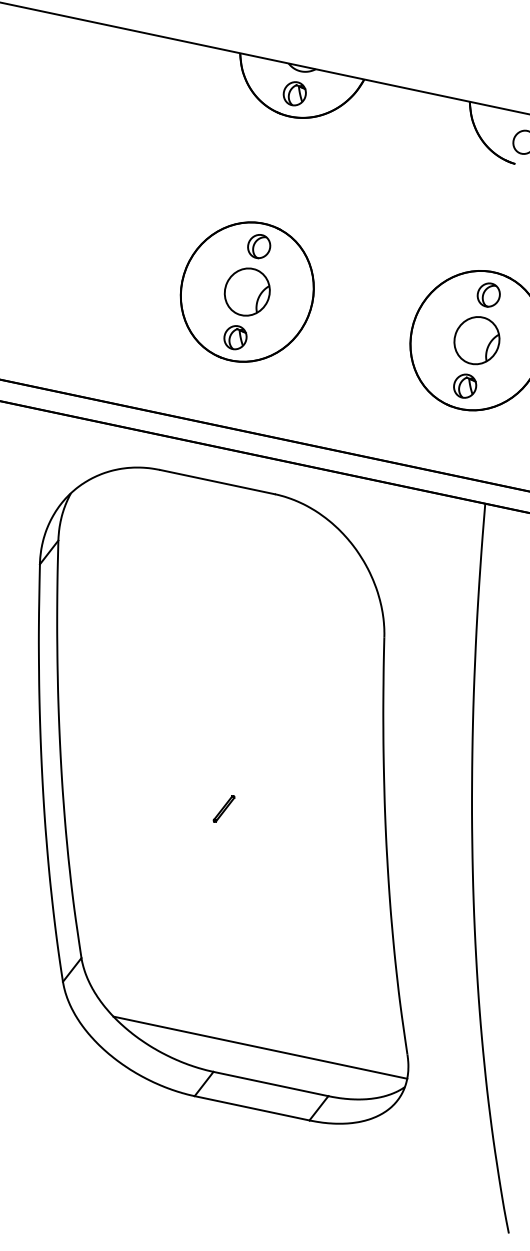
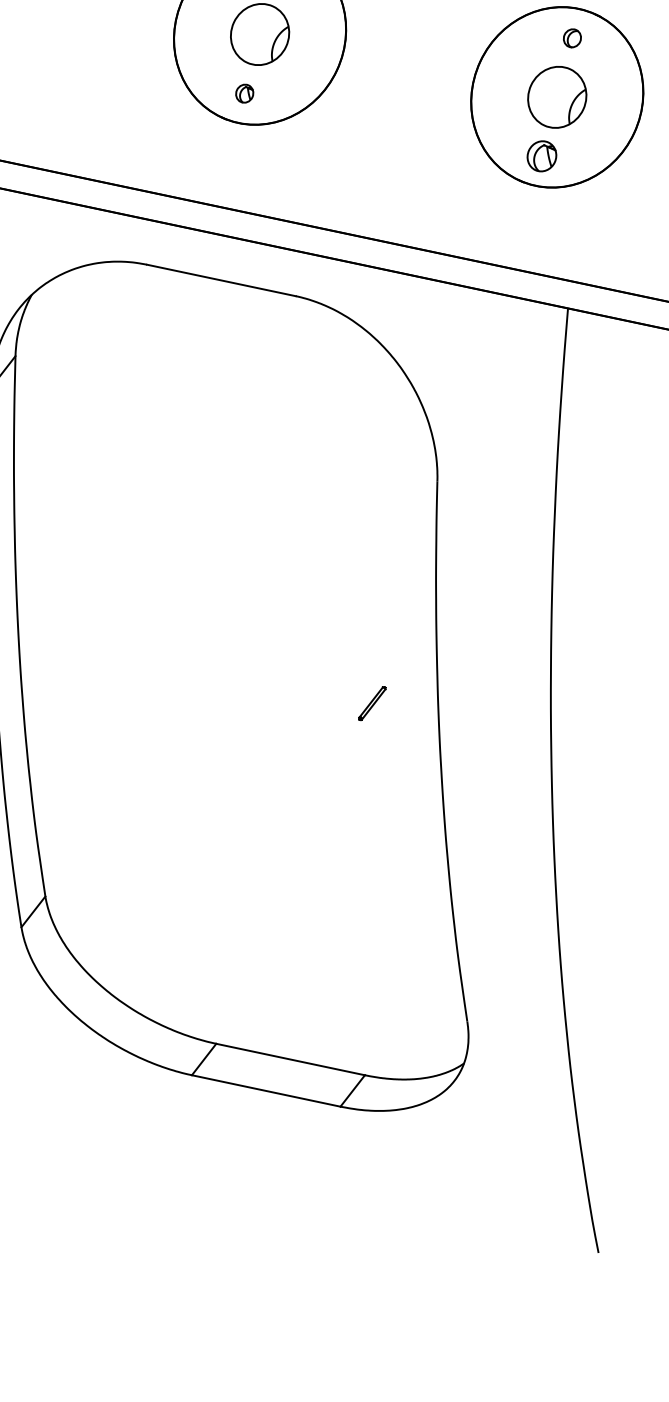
part: (488, 294) -> (572, 37), size x0.6
part: (235, 337) -> (244, 93), size x0.6
part: (223, 808) -> (371, 702), moved
line: (260, 1047) -> (277, 1012), removed

